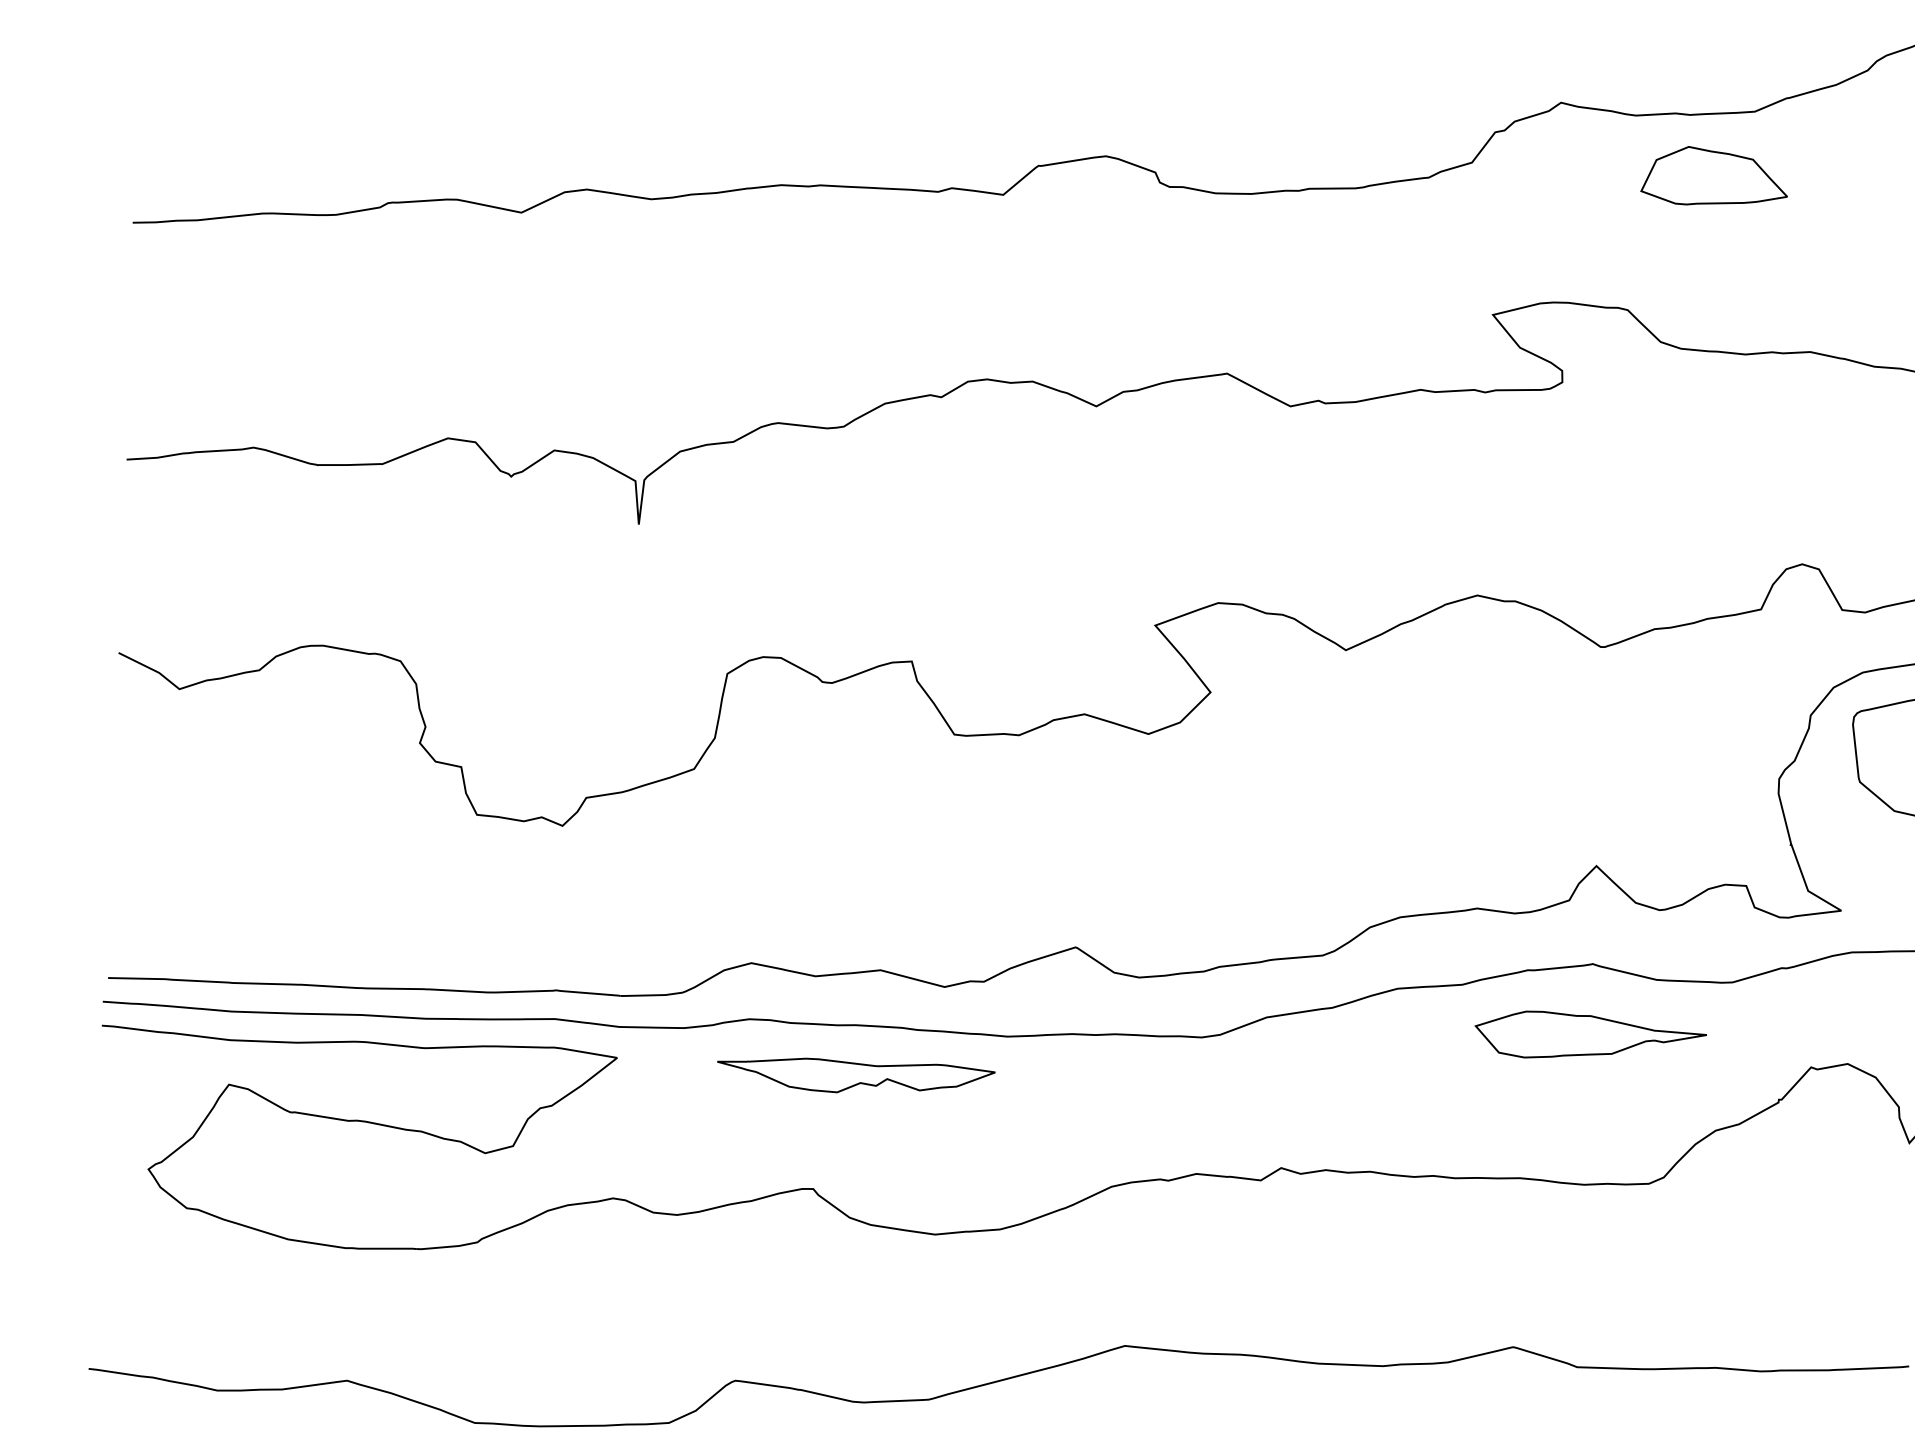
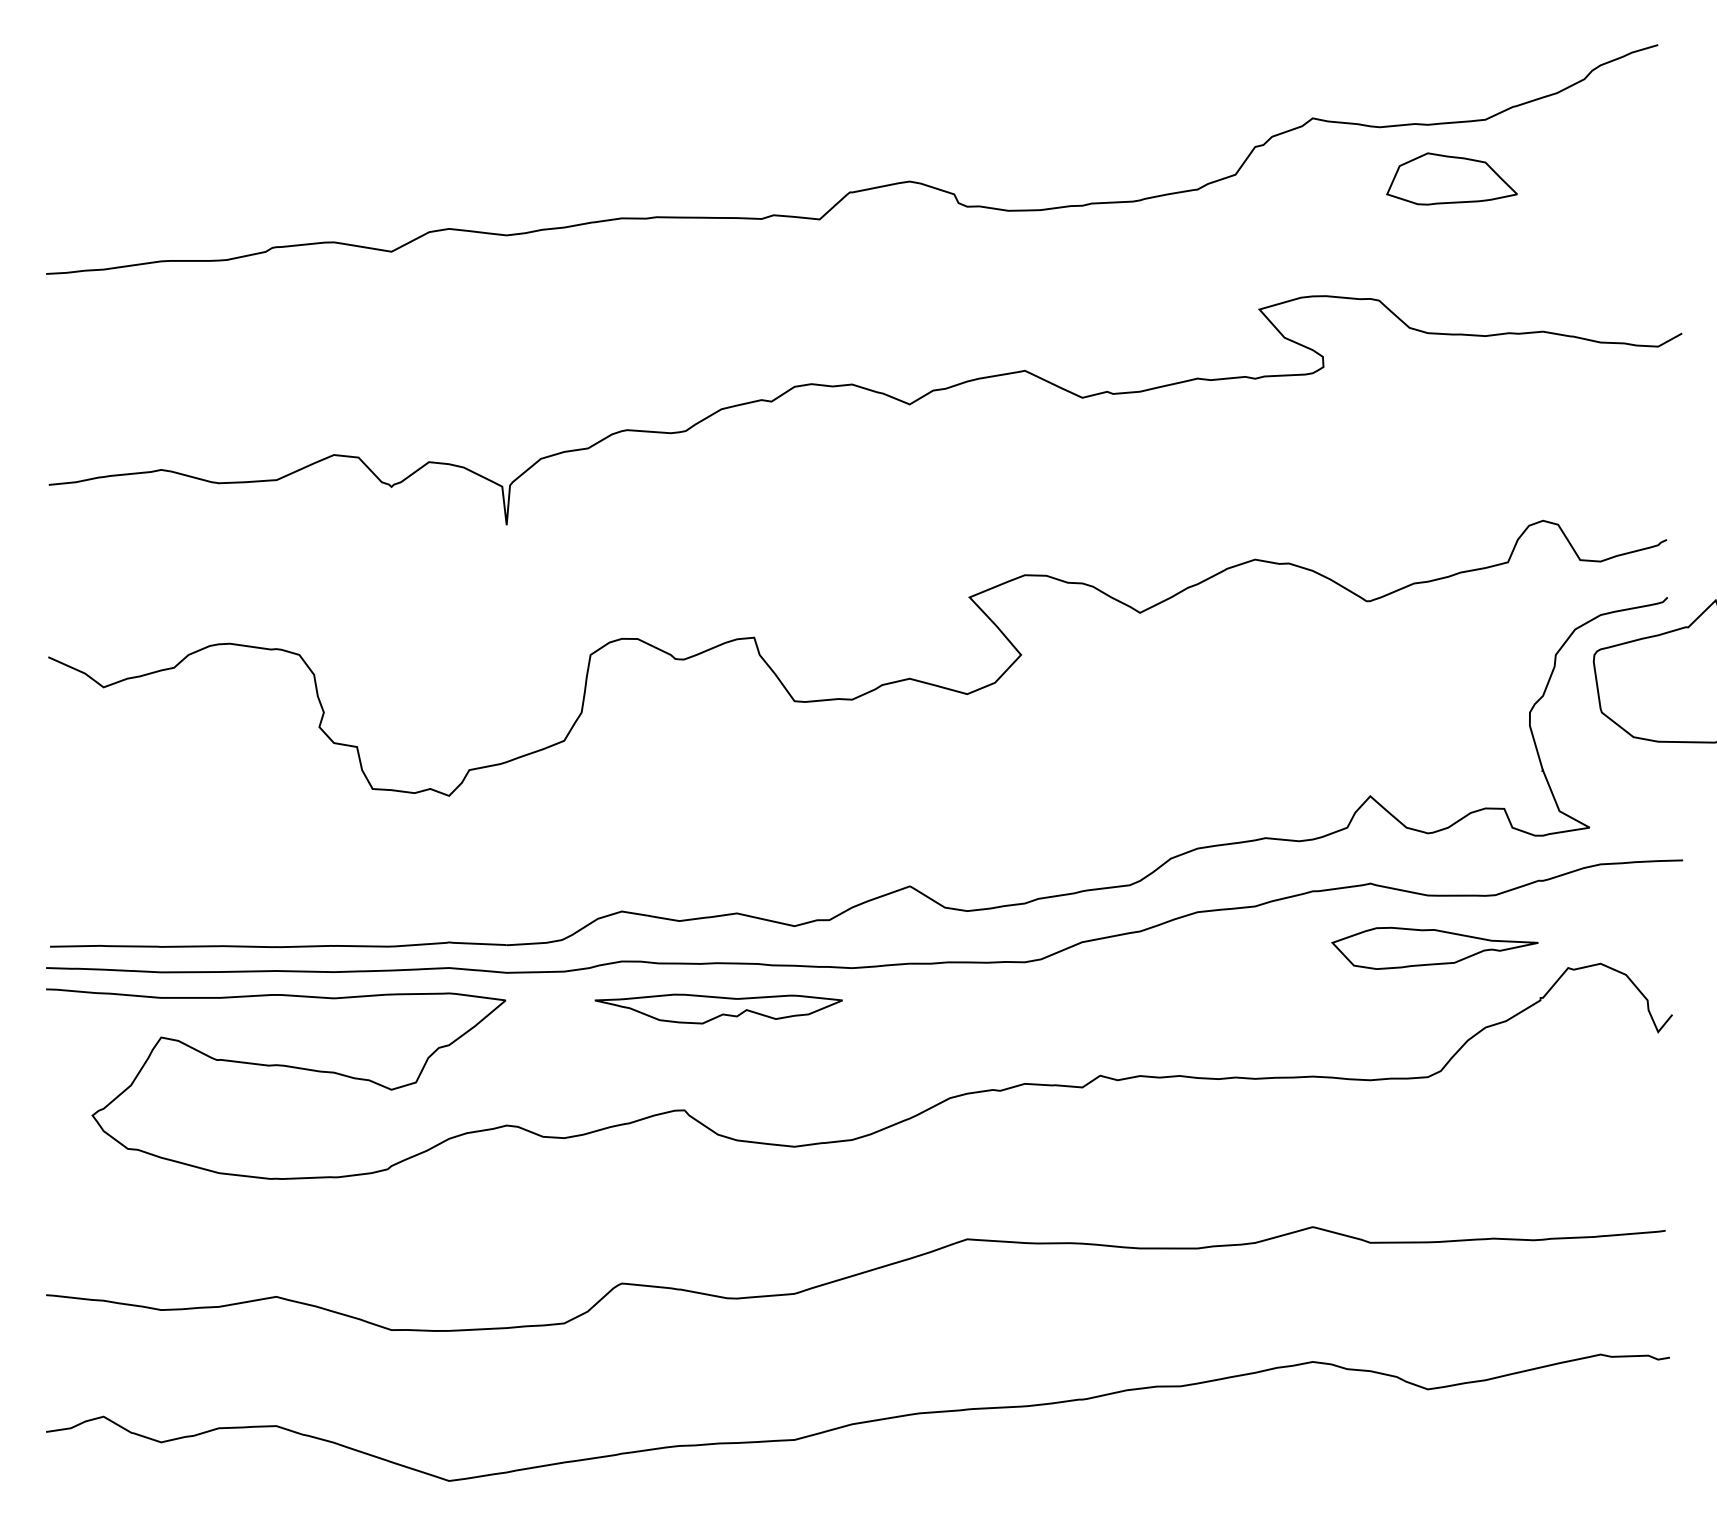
part: (1590, 1035) -> (1434, 947), moved

